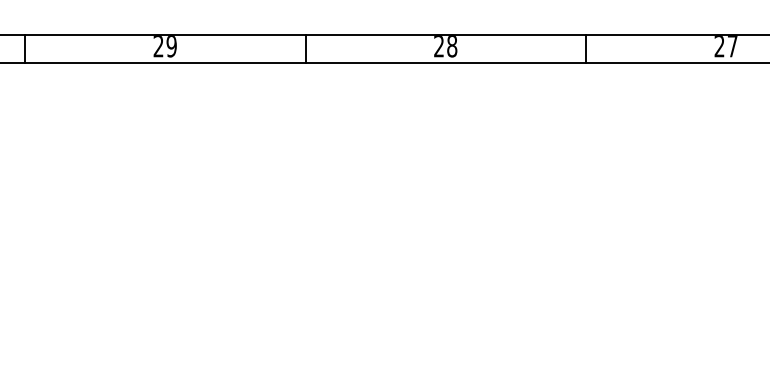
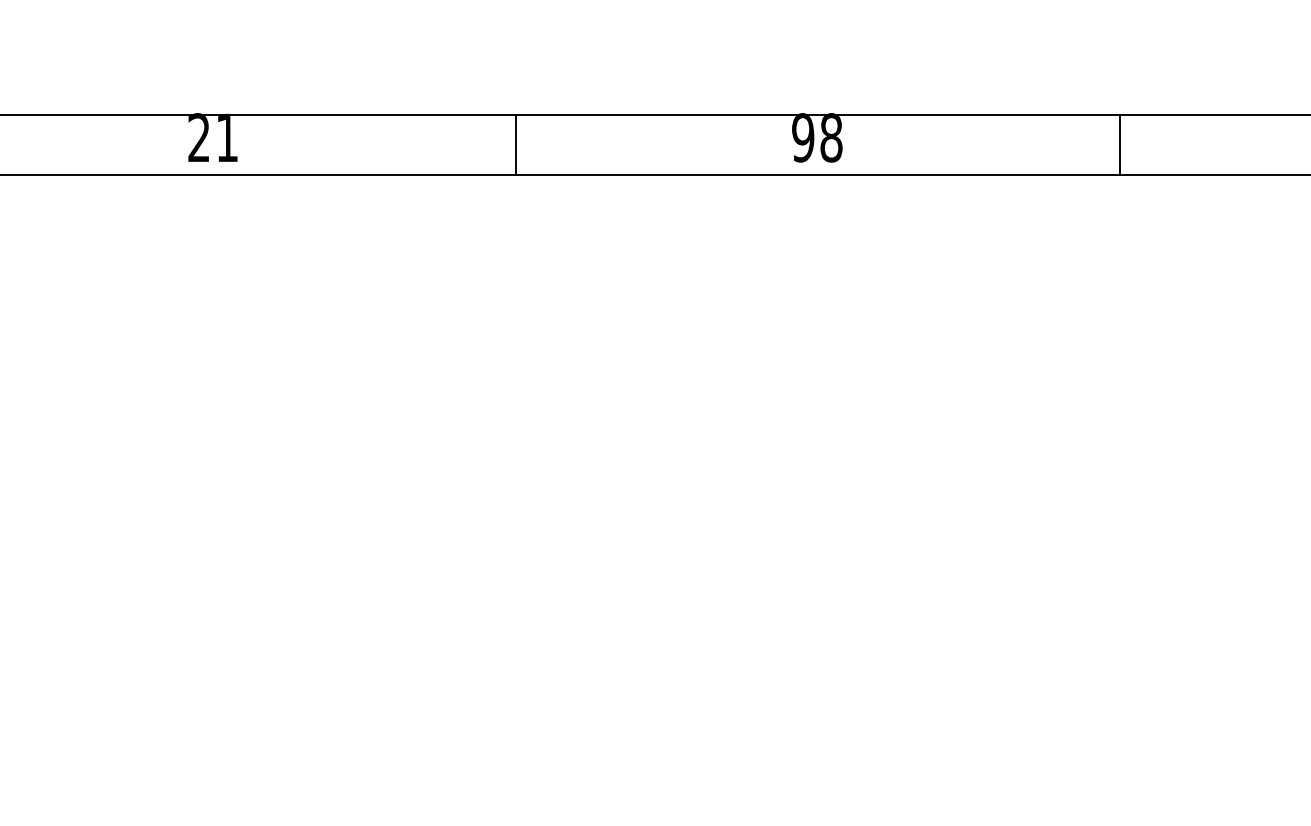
text: (171, 46) -> (226, 138), 29 -> 21
text: (439, 46) -> (804, 138), 28 -> 98

